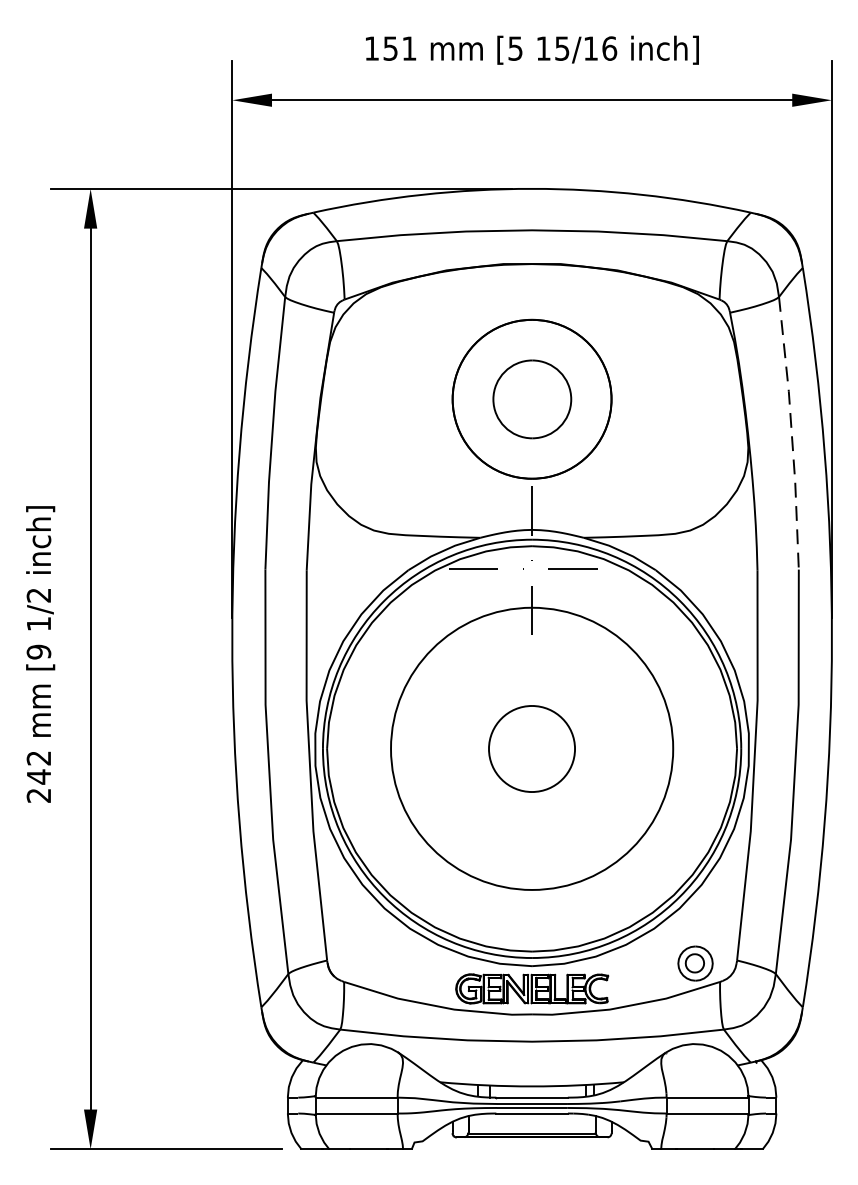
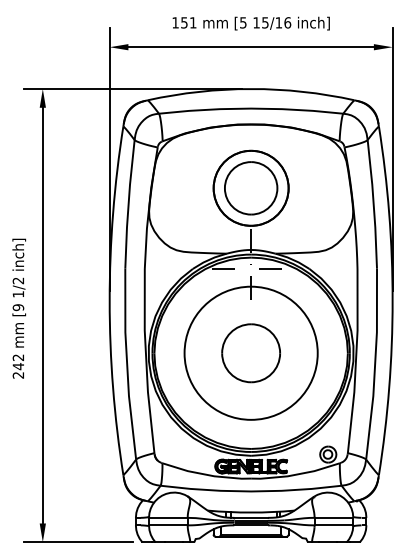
part: (532, 399) -> (251, 188), size x1.43
line: (791, 435) -> (373, 205), dashed -> solid
part: (530, 749) -> (250, 353), size x1.43

